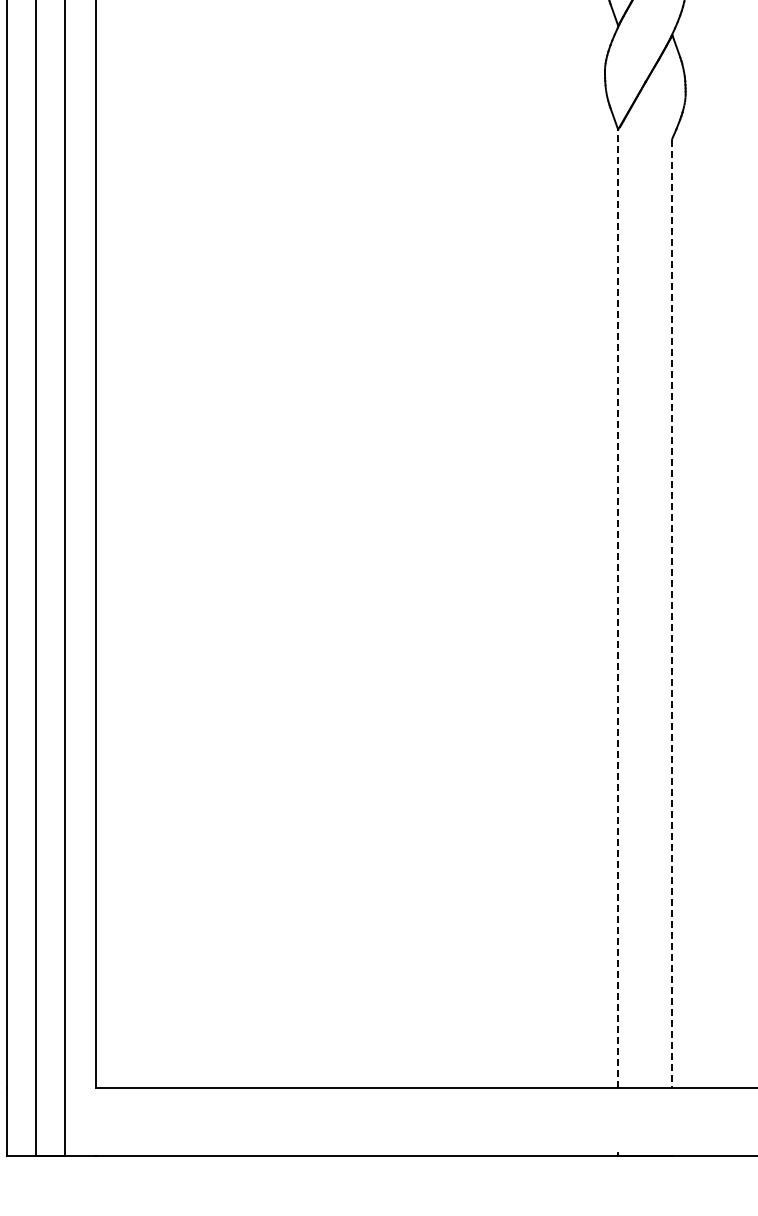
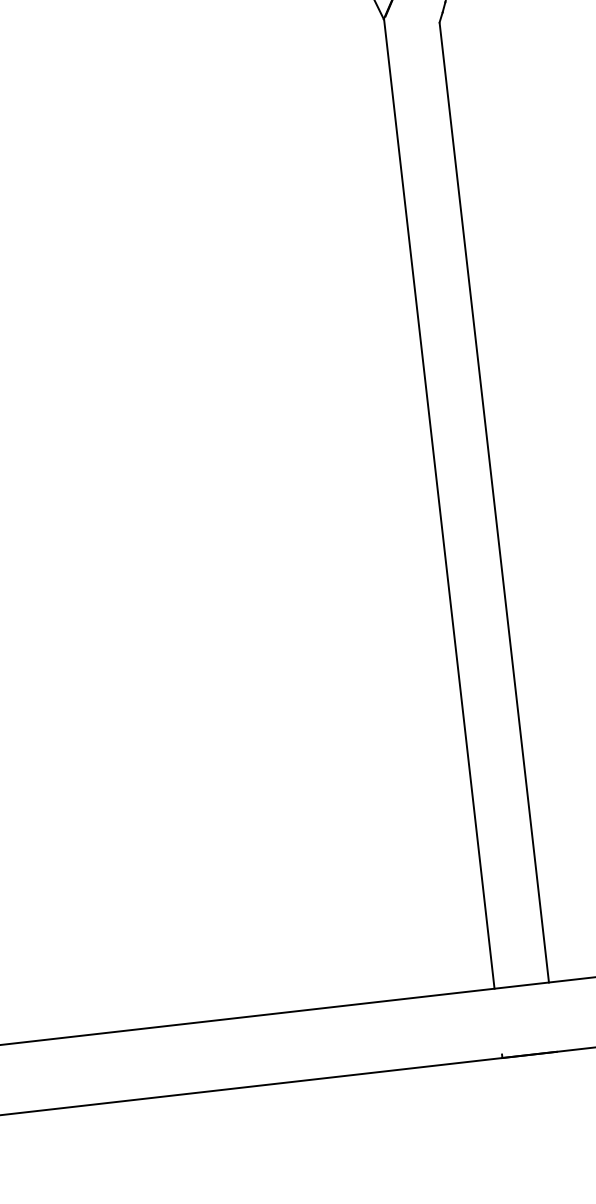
line: (618, 609) -> (439, 504), dashed -> solid
line: (672, 613) -> (494, 502), dashed -> solid

